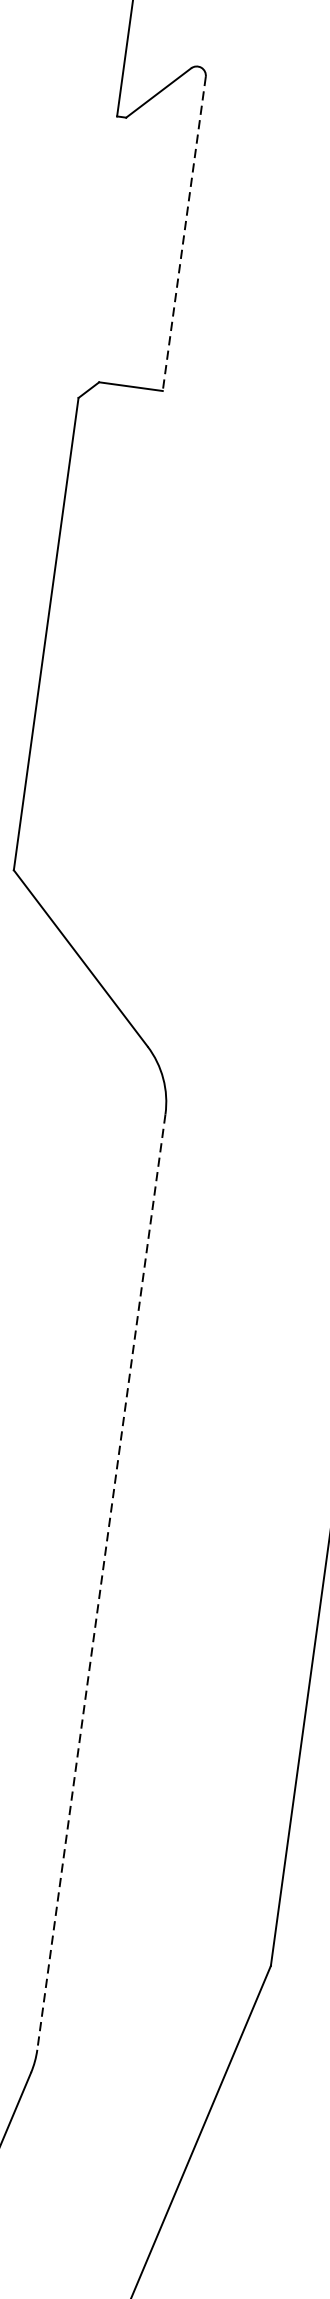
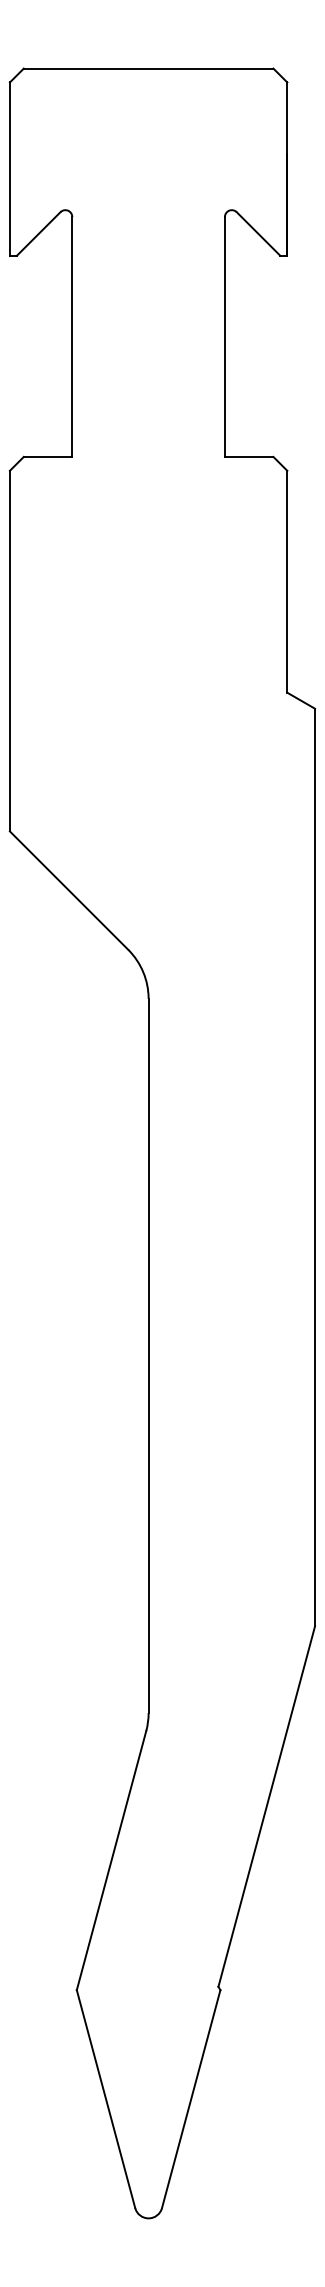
line: (184, 234) -> (72, 337), dashed -> solid
line: (101, 1582) -> (148, 1356), dashed -> solid

